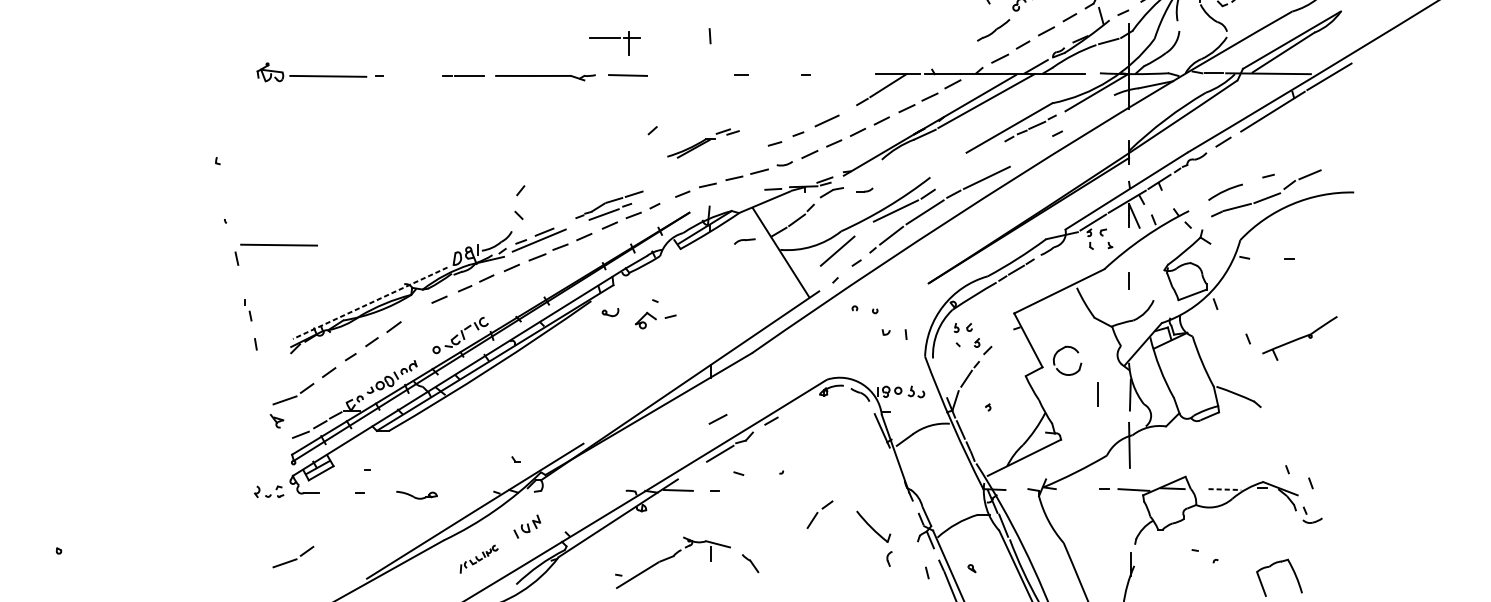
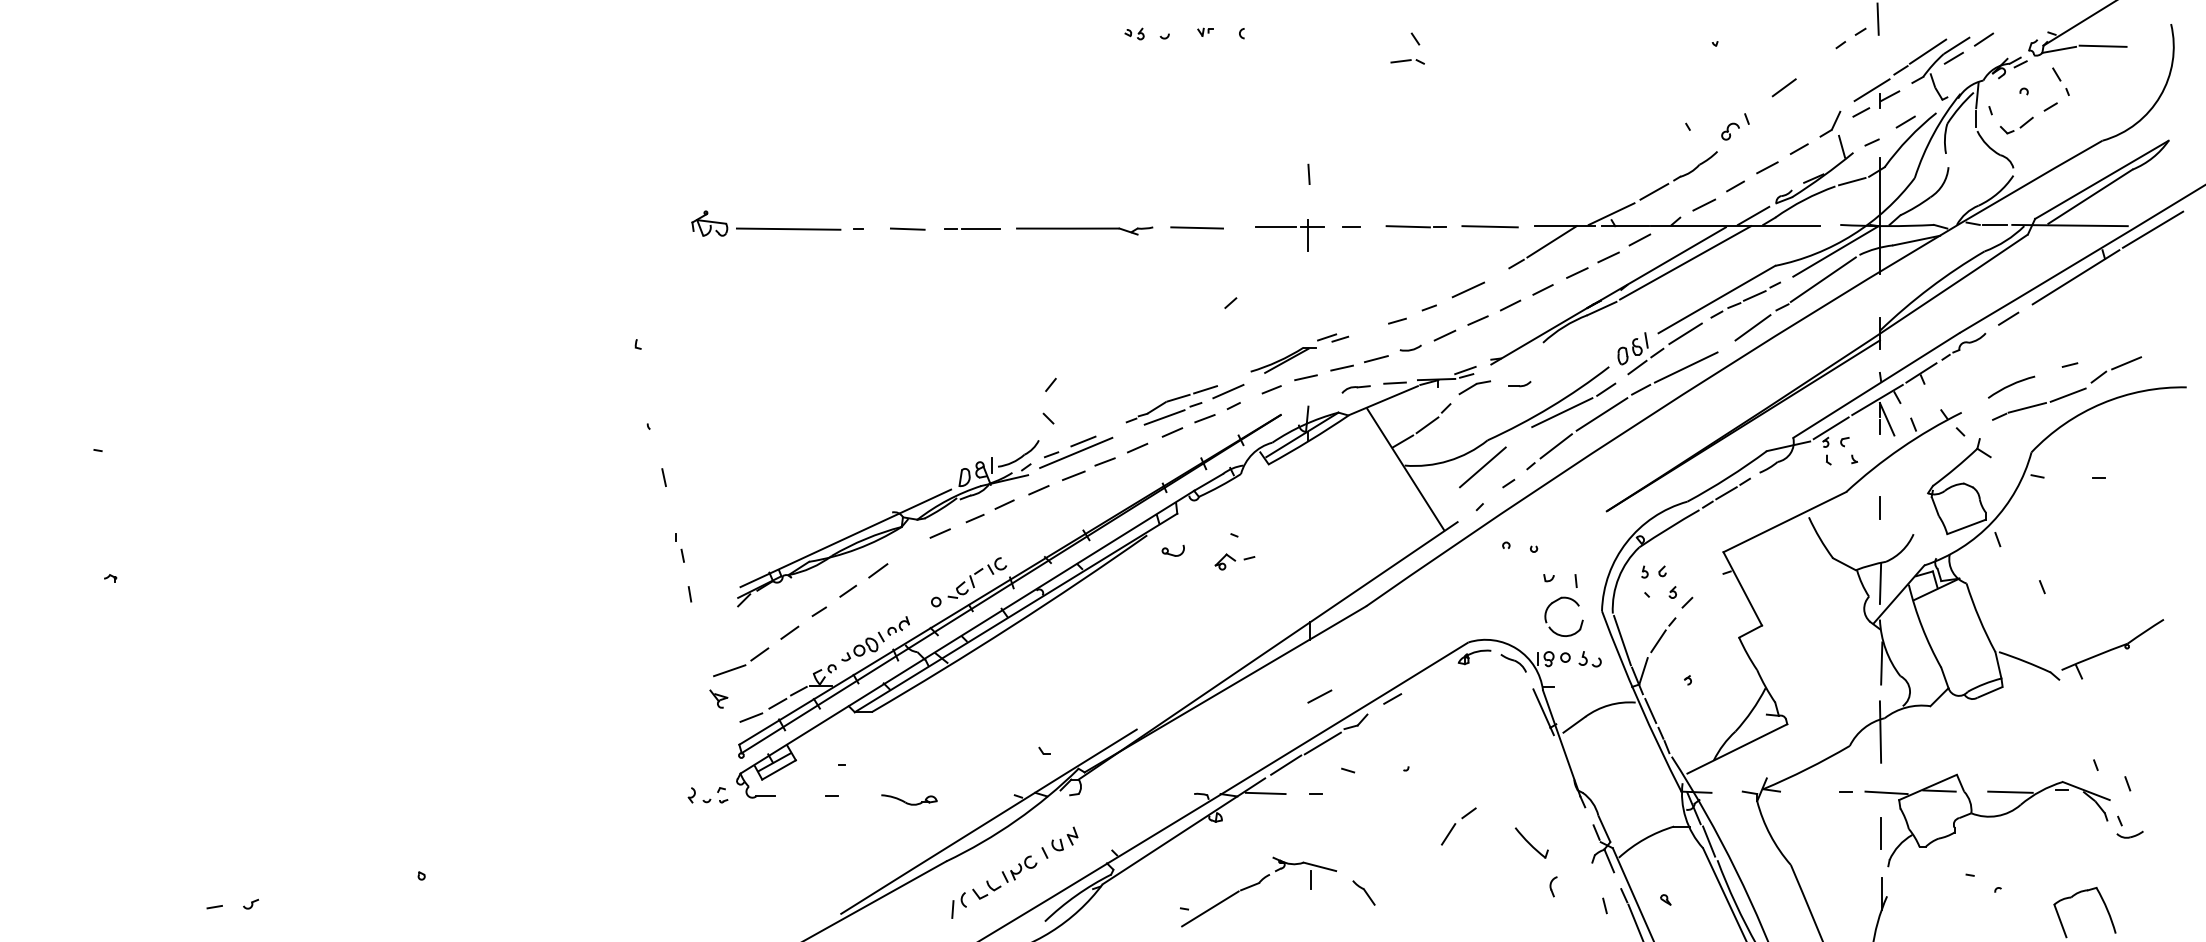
part: (615, 37) -> (1289, 227), moved
line: (963, 48) -> (1654, 191), added
line: (932, 64) -> (1611, 213), added
line: (782, 74) -> (1407, 226), added
line: (842, 74) -> (1489, 226), added
line: (415, 75) -> (907, 228), added
line: (1086, 113) -> (1822, 279), added
part: (703, 143) -> (1299, 353), moved
line: (1035, 148) -> (1752, 327), added
part: (967, 163) -> (1659, 348), added
line: (651, 195) -> (1228, 391), added
part: (744, 241) -> (1355, 389), moved
line: (279, 244) -> (721, 458), removed
line: (369, 303) -> (845, 538), dashed -> solid
part: (655, 320) -> (1234, 561), size x0.71
line: (1129, 336) -> (1880, 583), added
part: (1299, 338) -> (2112, 649), moved
part: (1061, 350) -> (1555, 602), moved
line: (940, 378) -> (1622, 640), added
line: (1097, 394) -> (1880, 833), moved
line: (693, 469) -> (1286, 764), added
line: (1224, 489) -> (2010, 792), dashed -> solid
part: (873, 526) -> (1531, 842), size x0.71
part: (293, 557) -> (741, 884), removed
part: (479, 558) -> (994, 886), size x1.67

